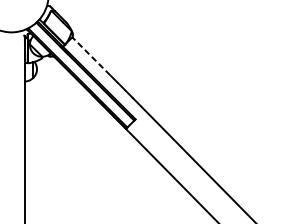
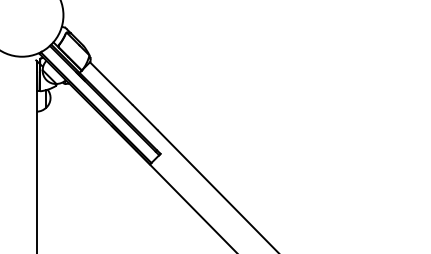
line: (91, 56) -> (111, 83), dashed -> solid

